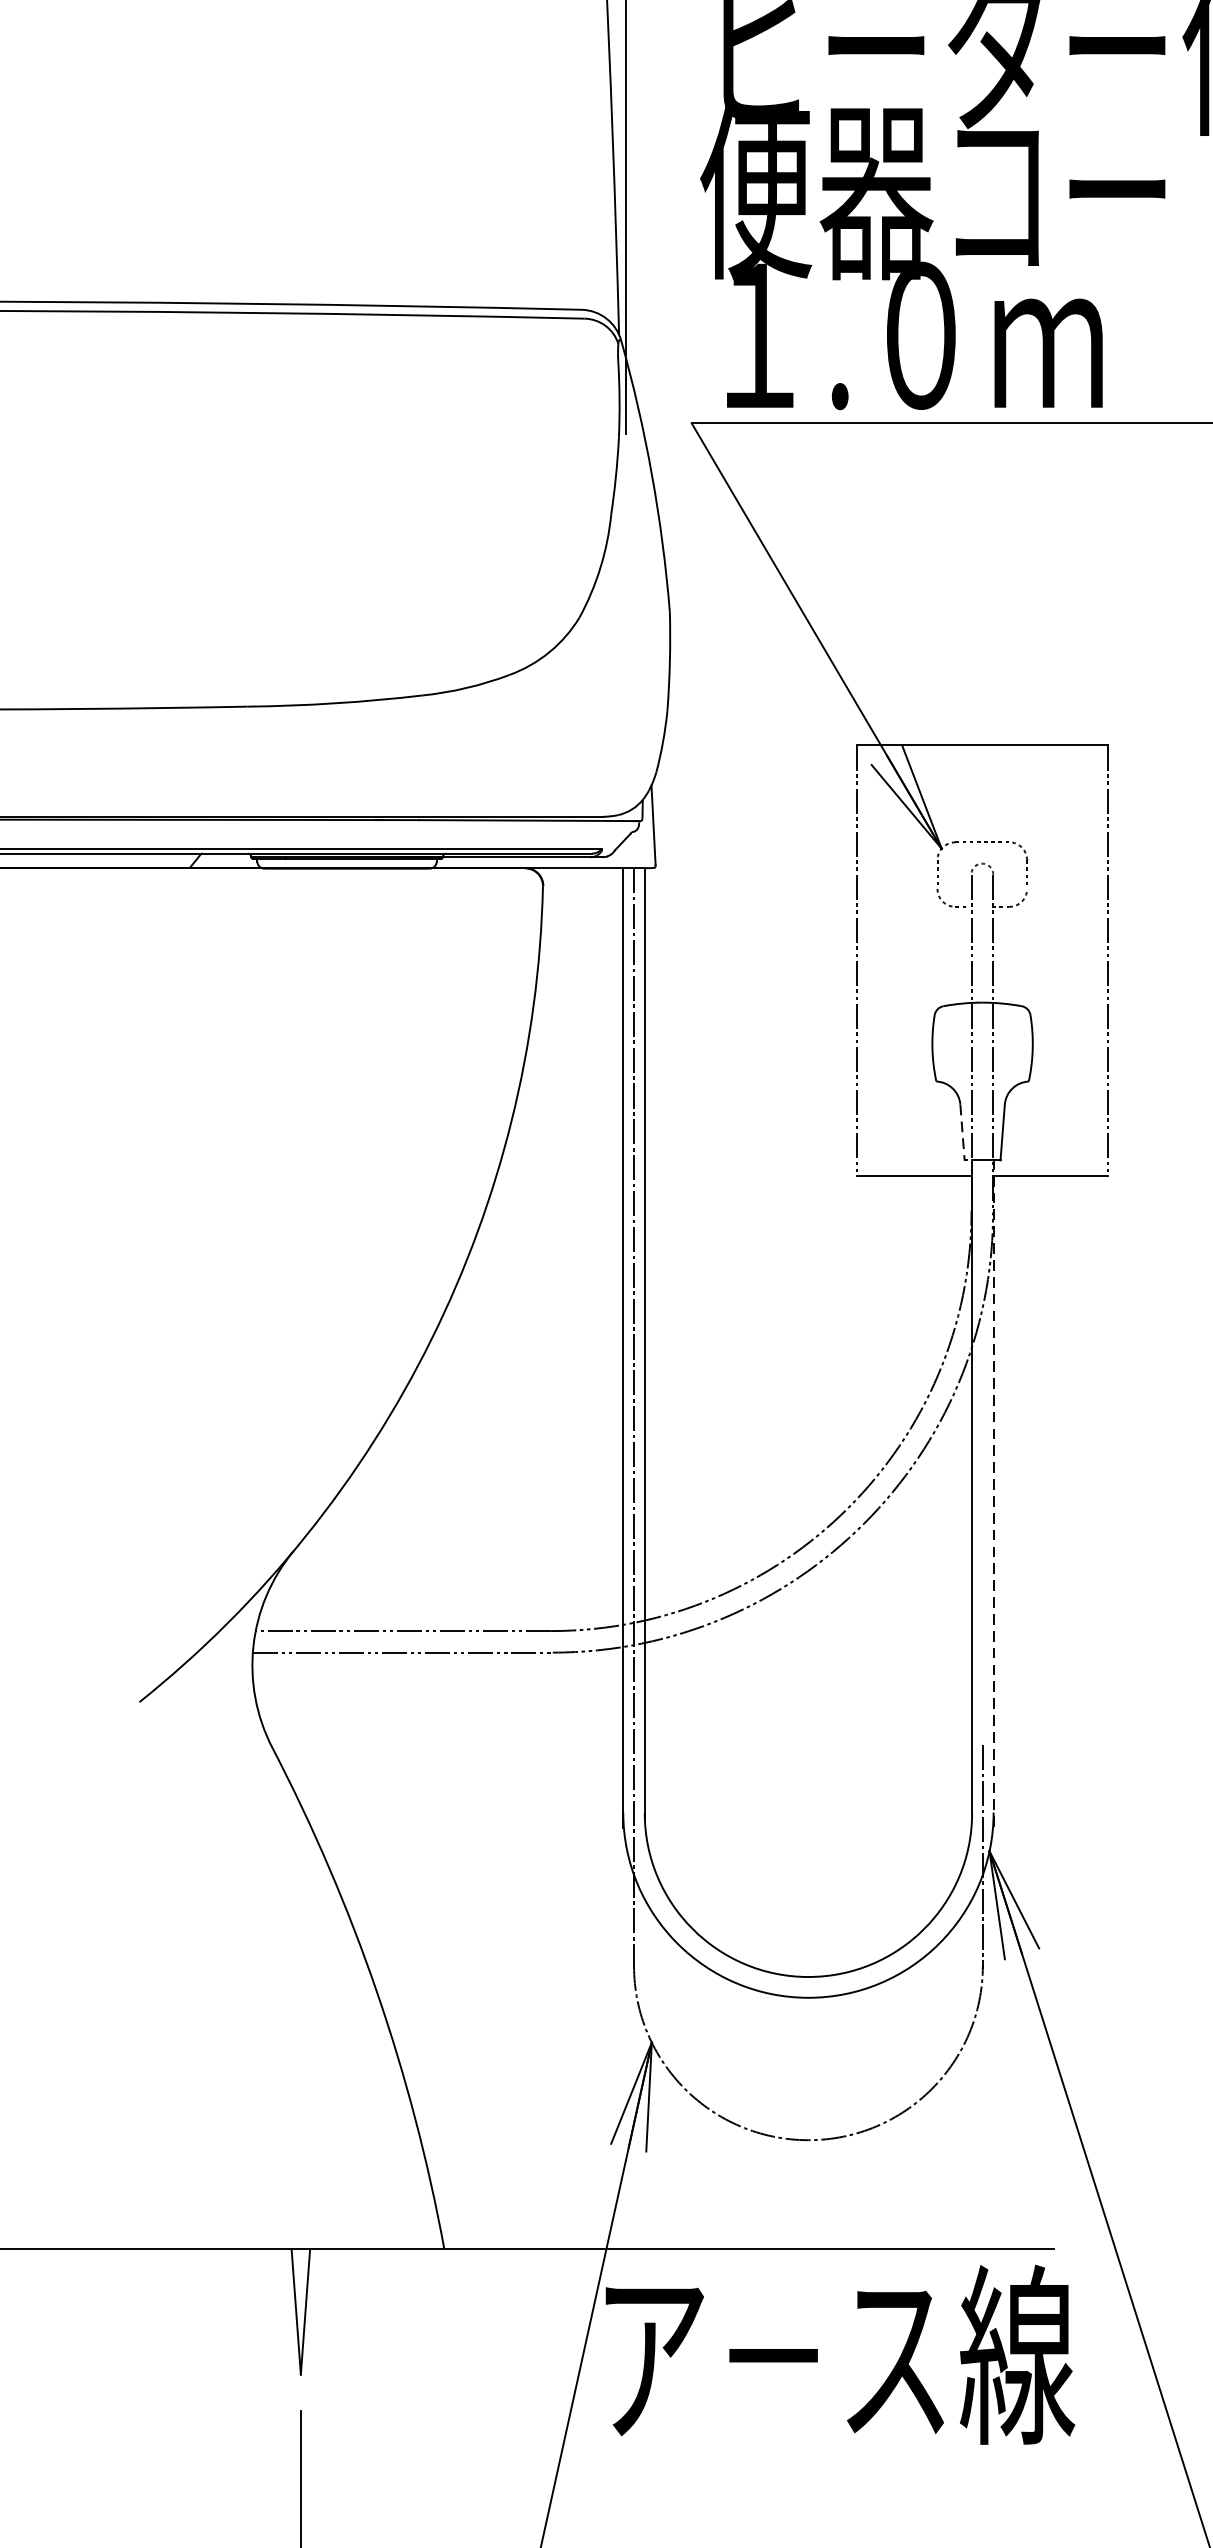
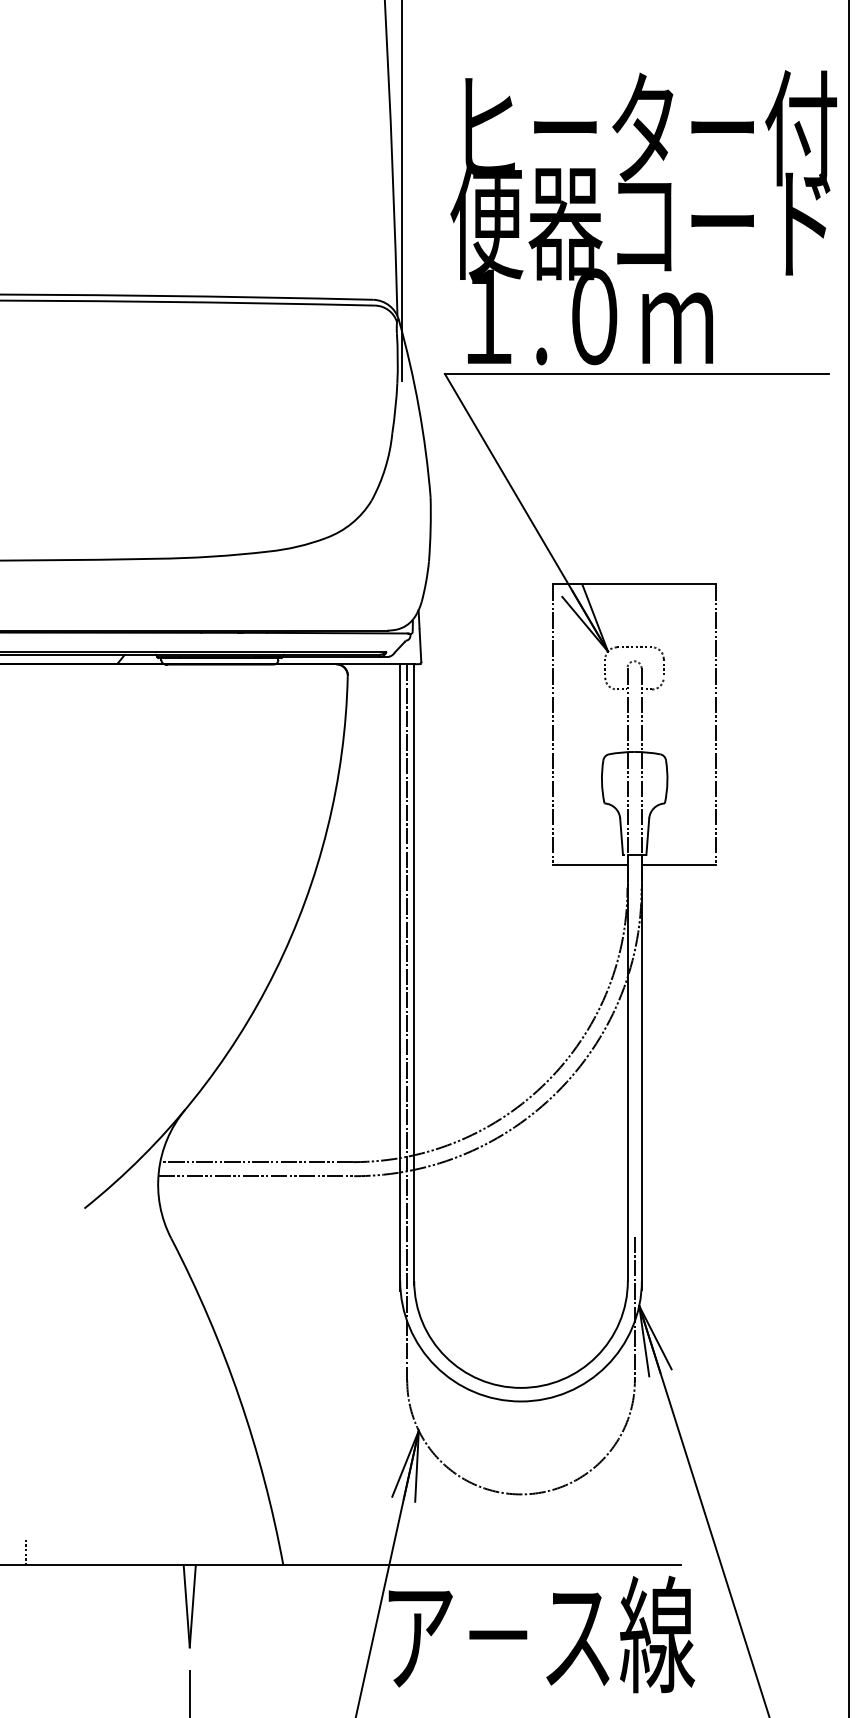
line: (962, 1133) -> (621, 837), dashed -> solid
line: (993, 1493) -> (641, 1072), dashed -> solid
line: (49, 2229) -> (25, 1552), added

